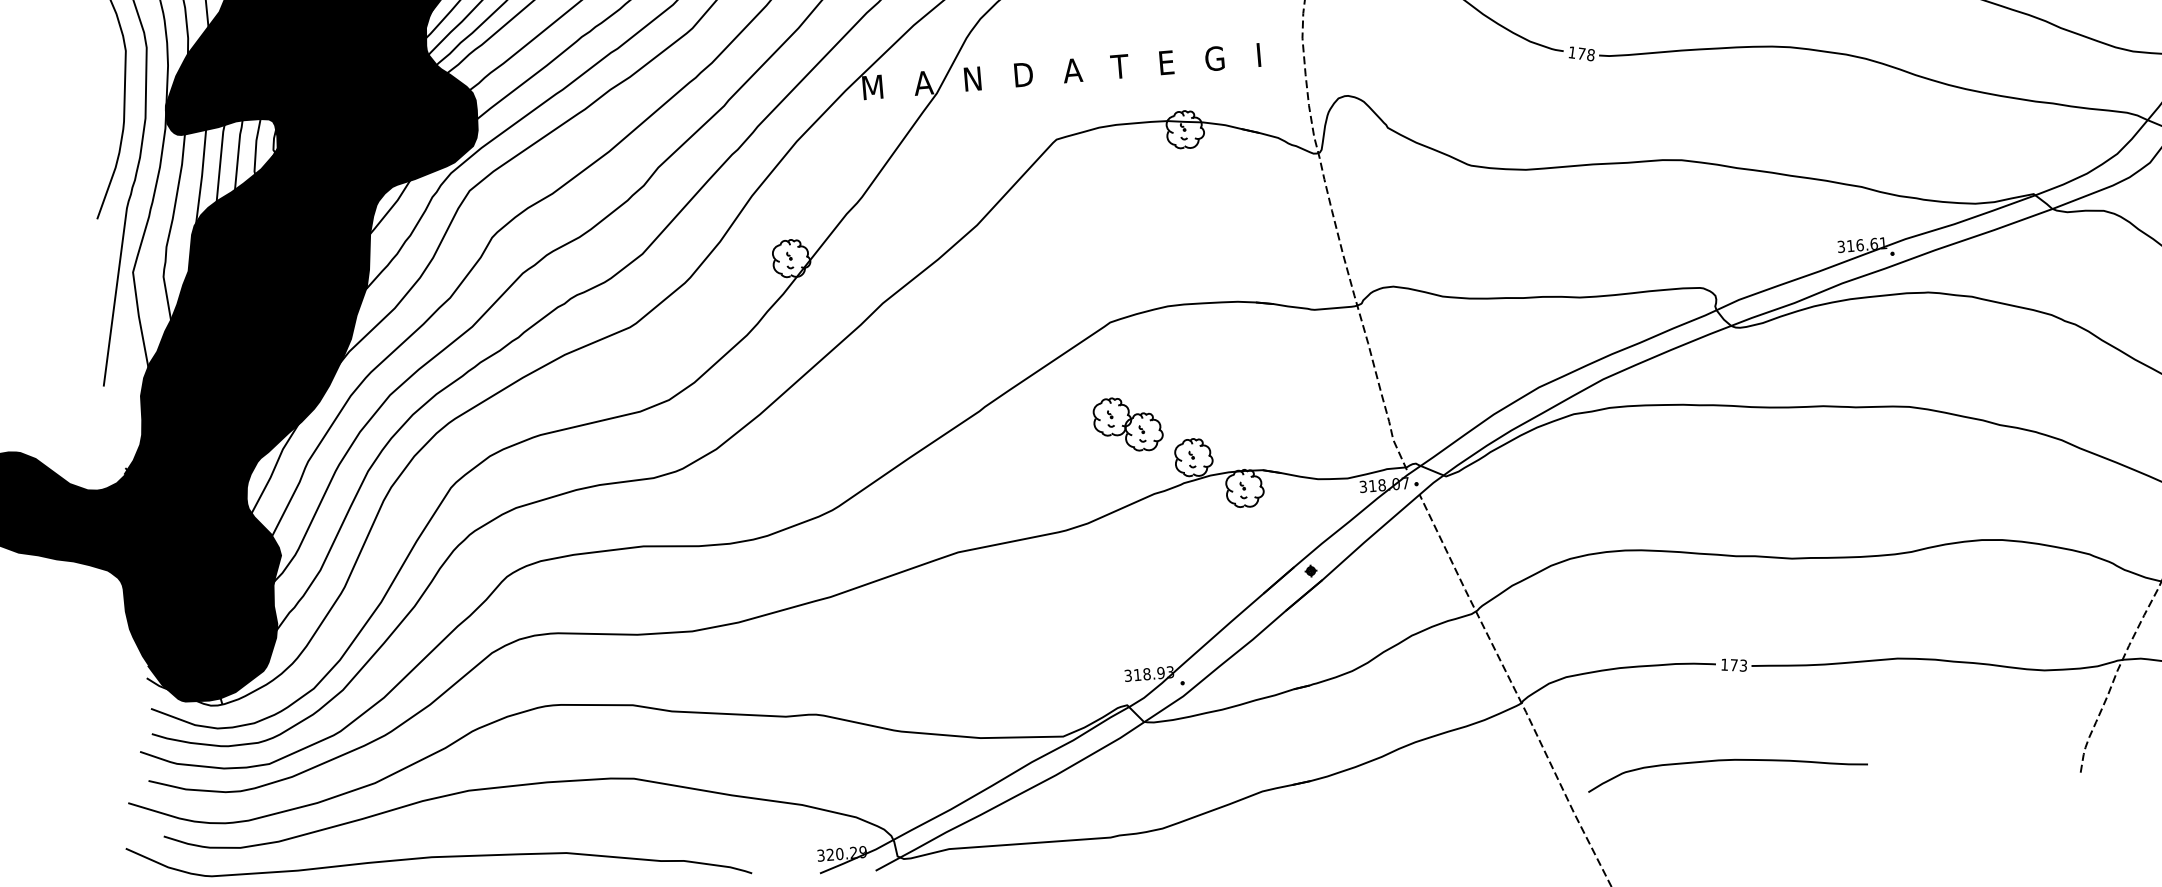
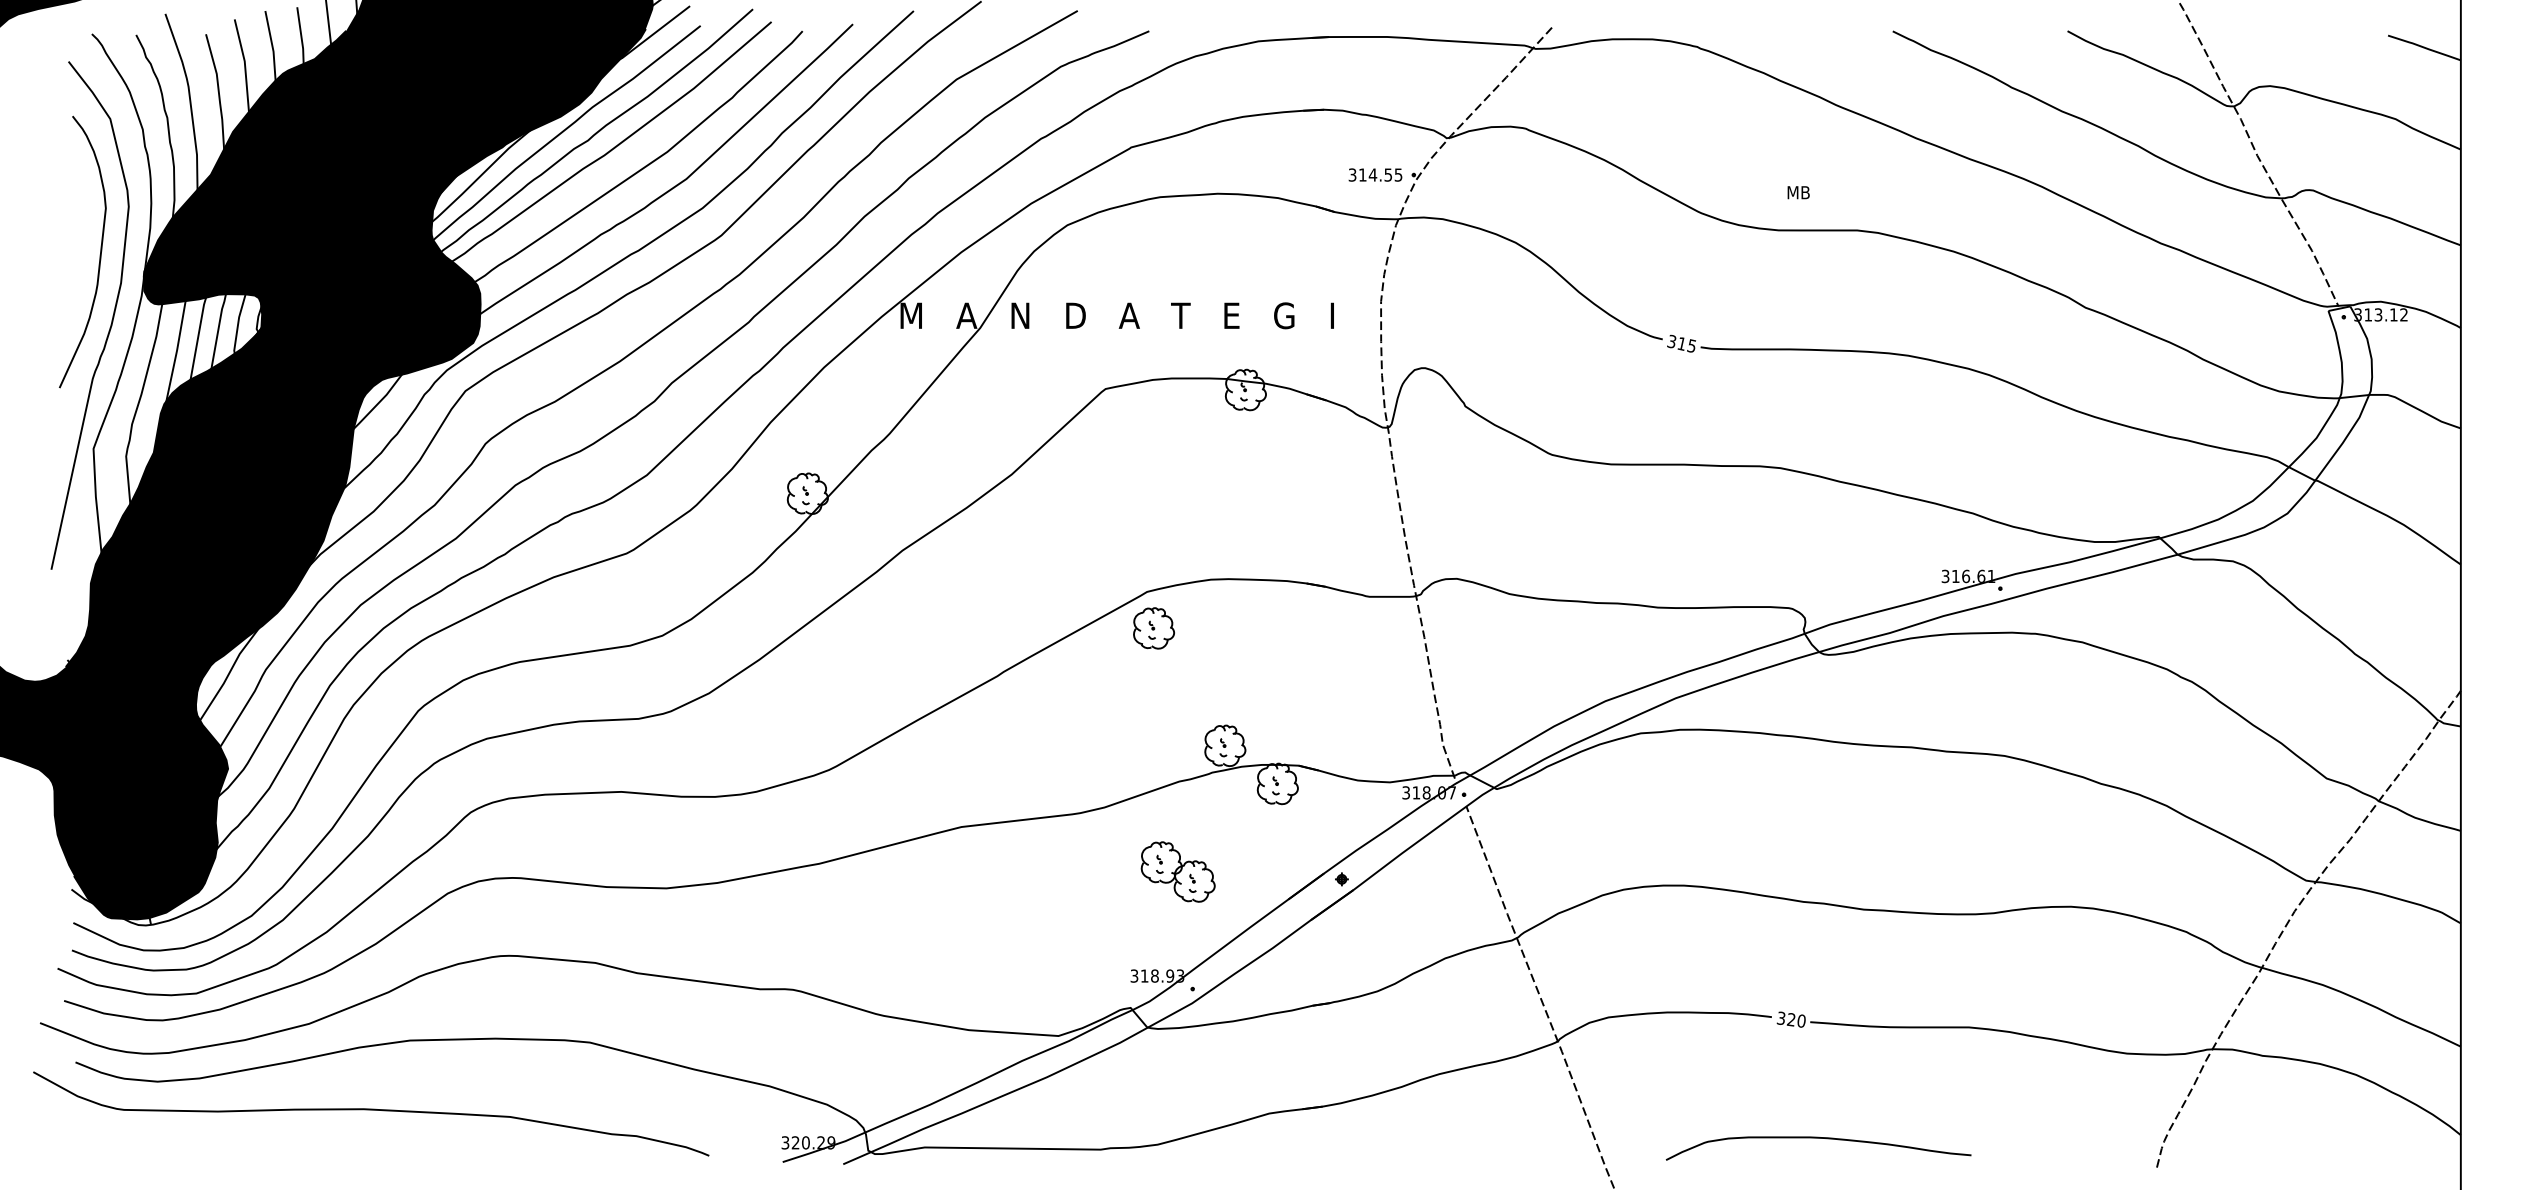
text: (1581, 53) -> (1681, 343), 178 -> 315
part: (1118, 355) -> (1153, 628), added
part: (1127, 424) -> (1177, 871), moved
text: (1733, 665) -> (1790, 1019), 173 -> 320
curve: (1726, 760) -> (1818, 1138), moved

